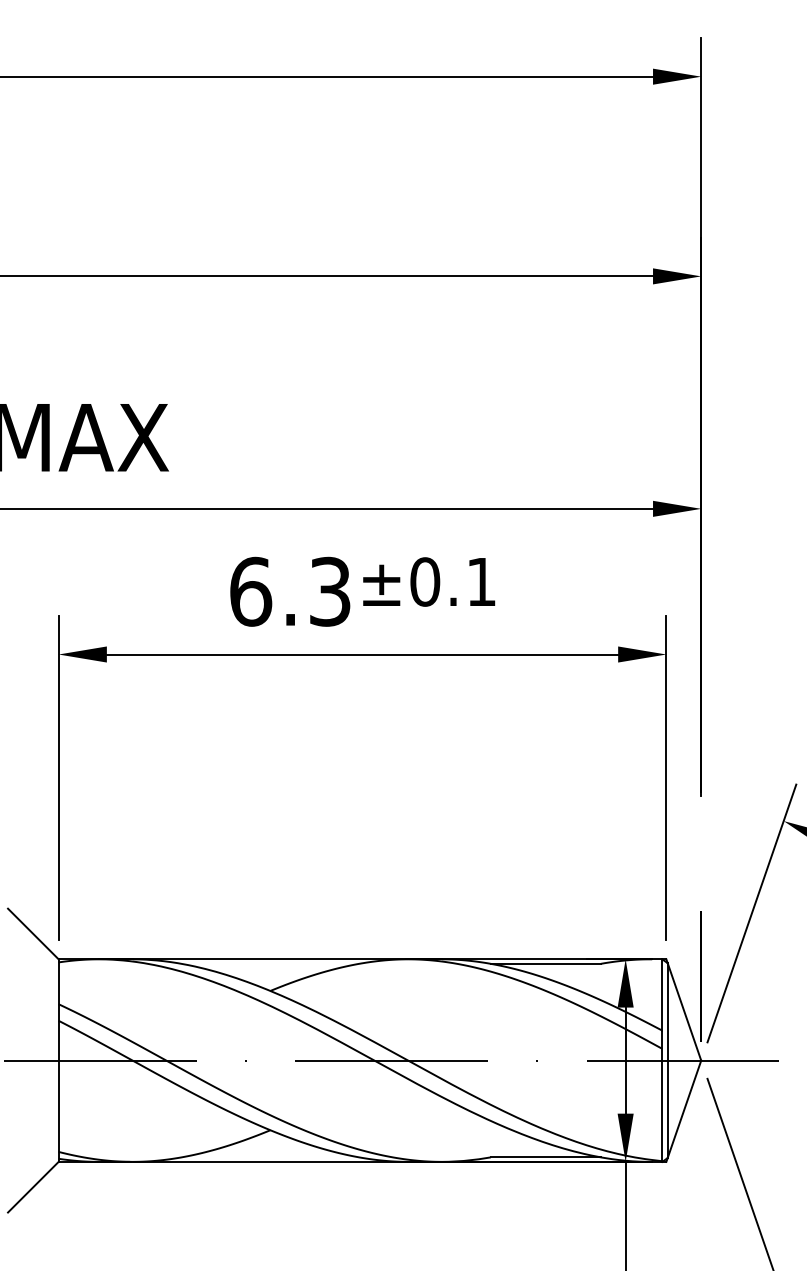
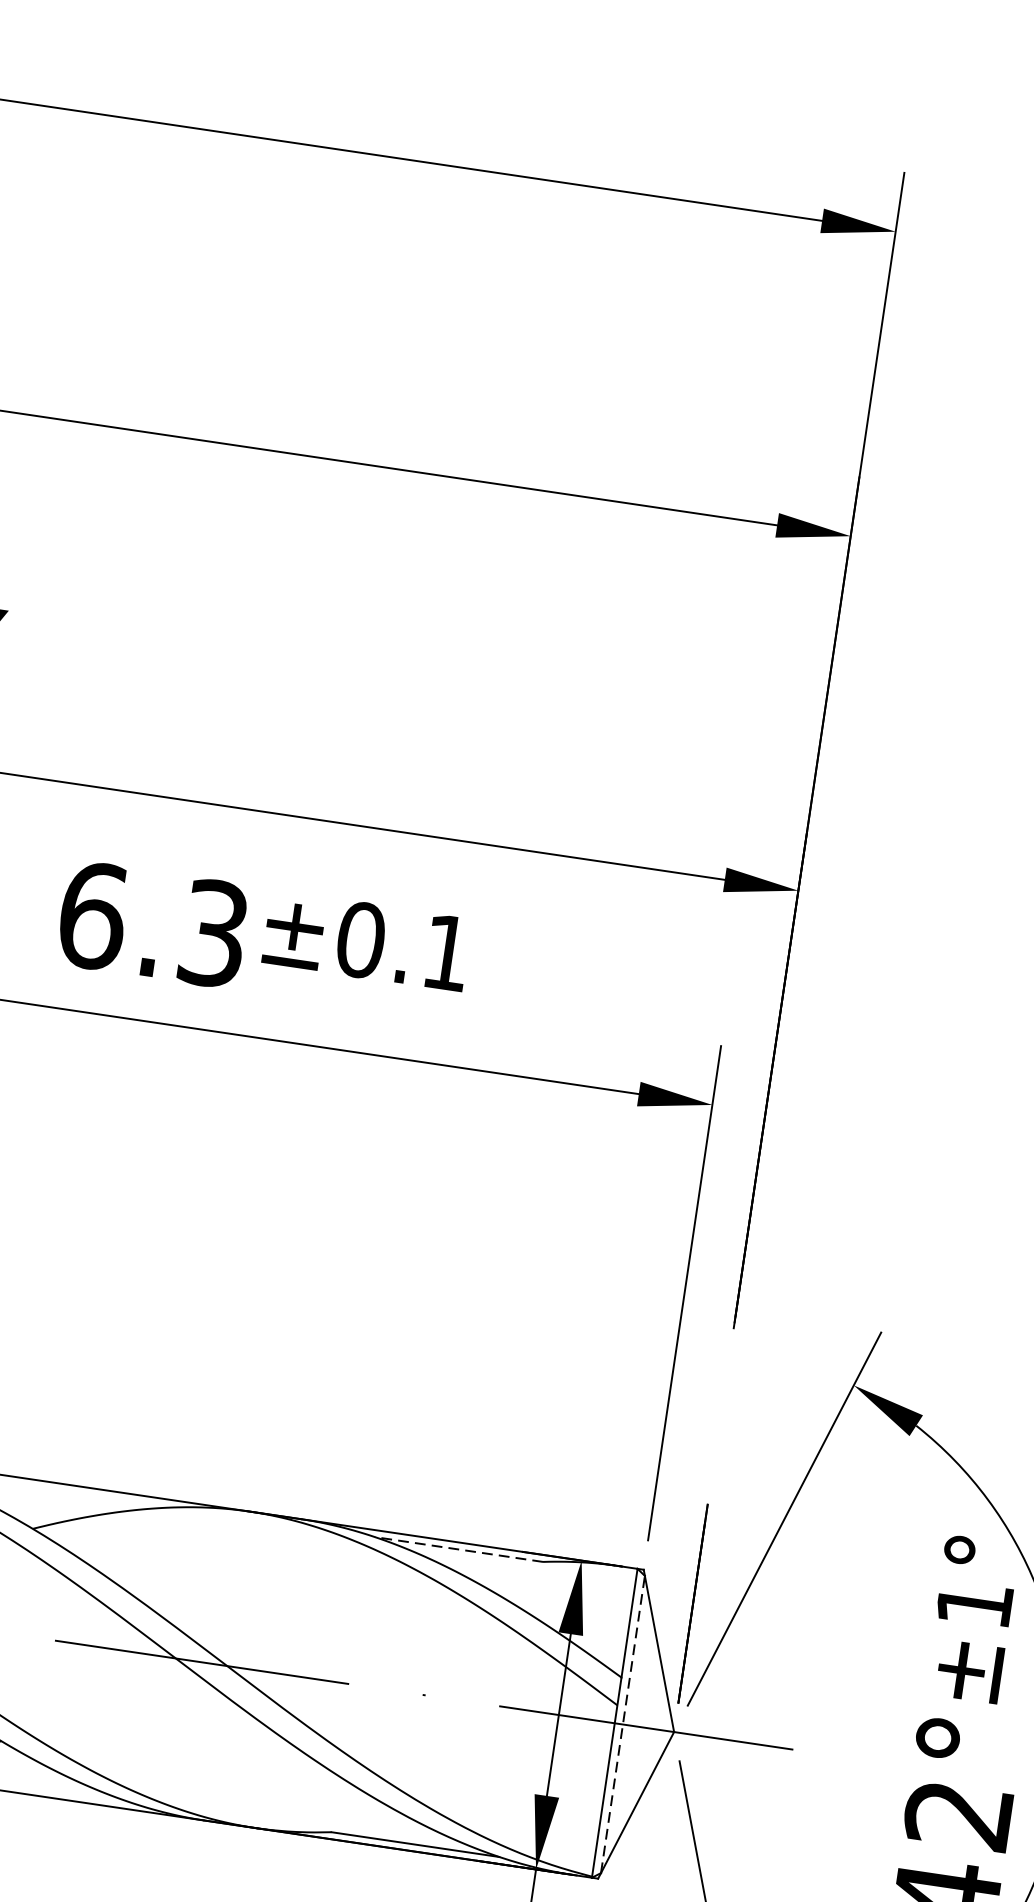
line: (545, 963) -> (458, 1548), solid -> dashed
line: (667, 1060) -> (622, 1724), solid -> dashed

